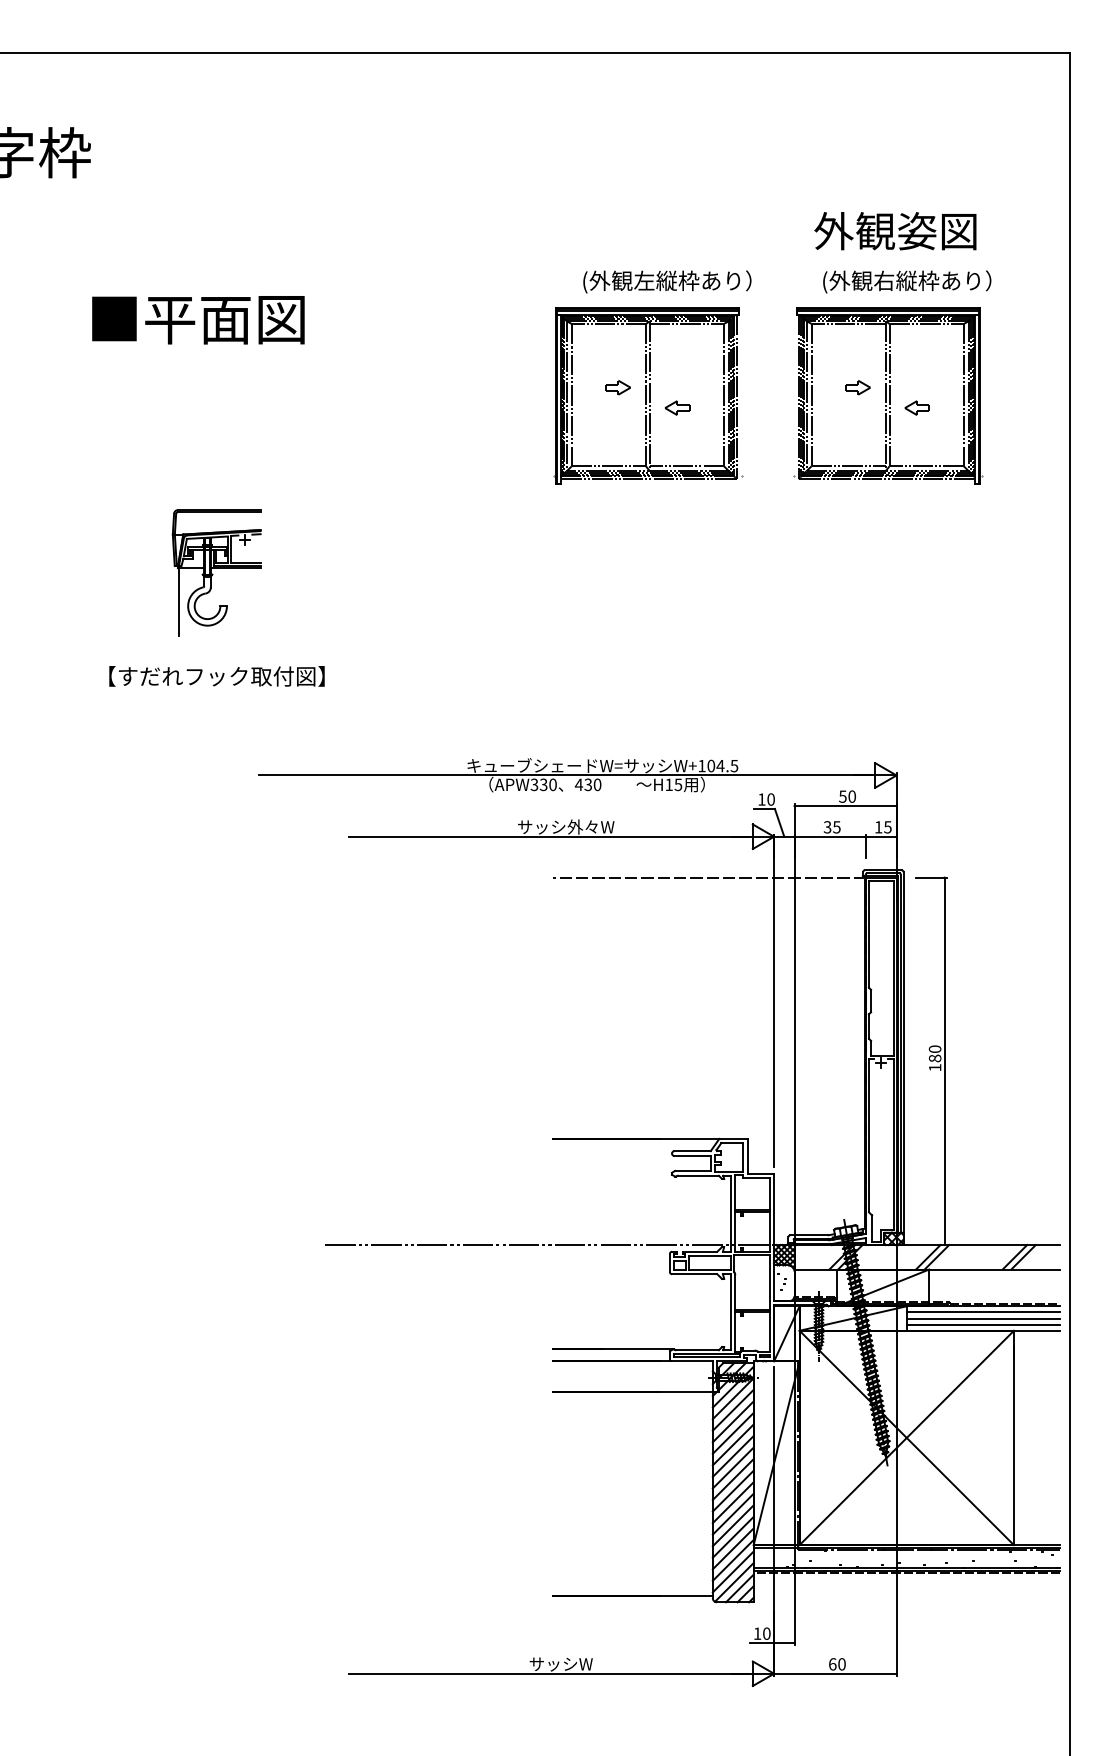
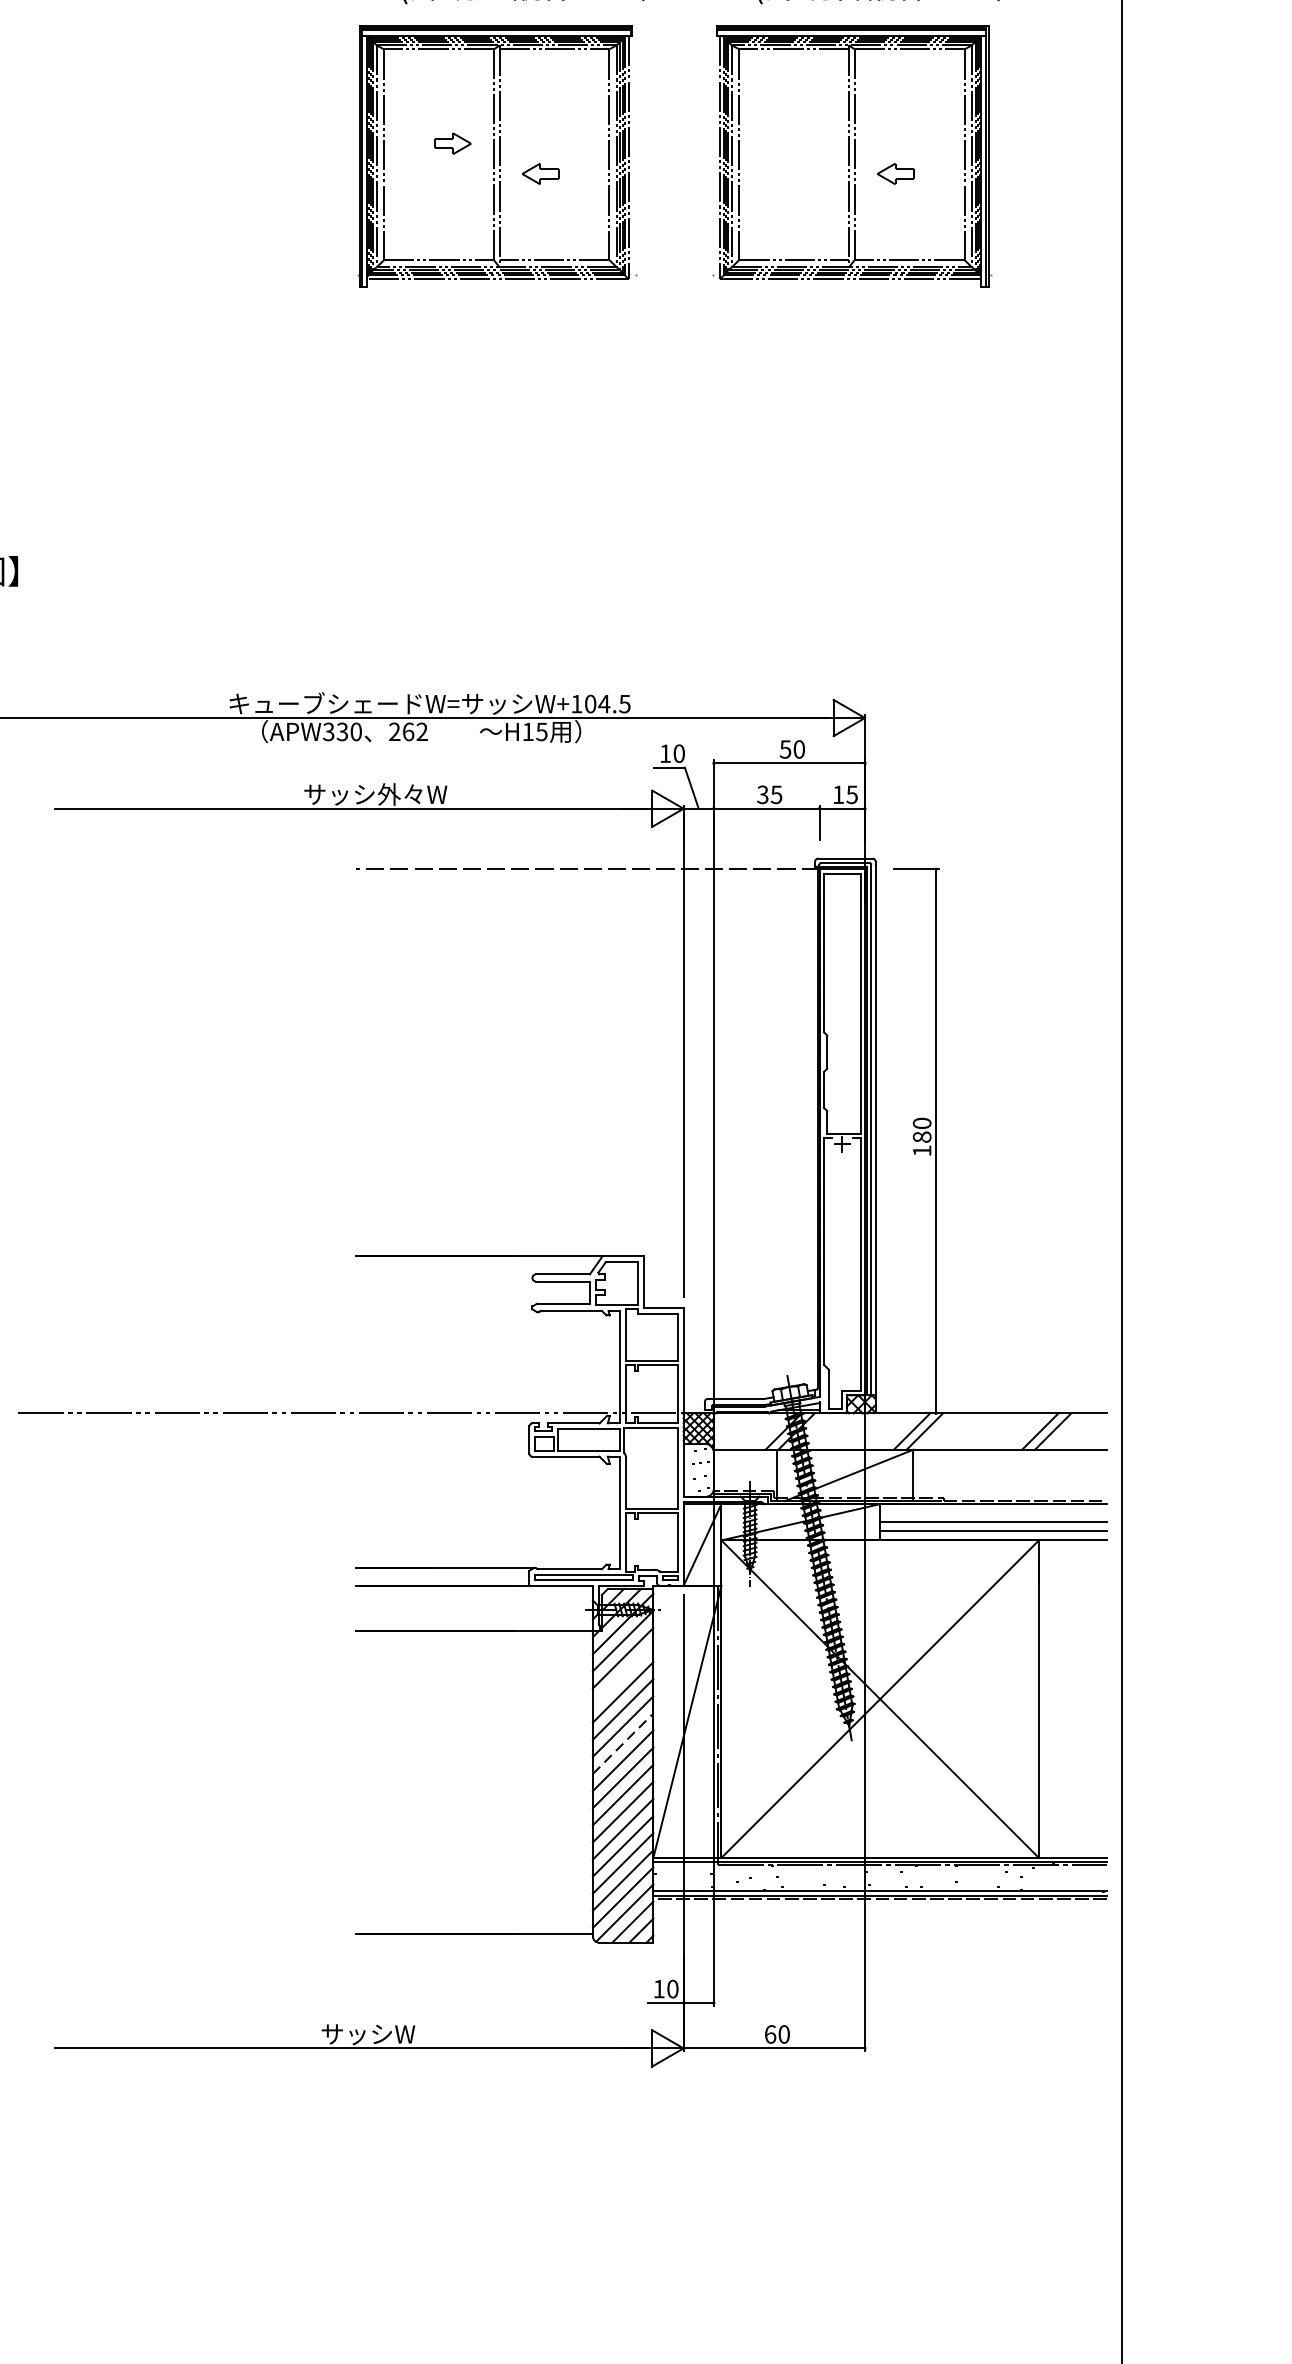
part: (857, 387) -> (807, 143), removed
text: (587, 784) -> (407, 731), 430 -> 262
line: (982, 1312) -> (992, 1513), removed
line: (732, 1421) -> (622, 1674), removed
line: (733, 1468) -> (623, 1744), solid -> dashed

